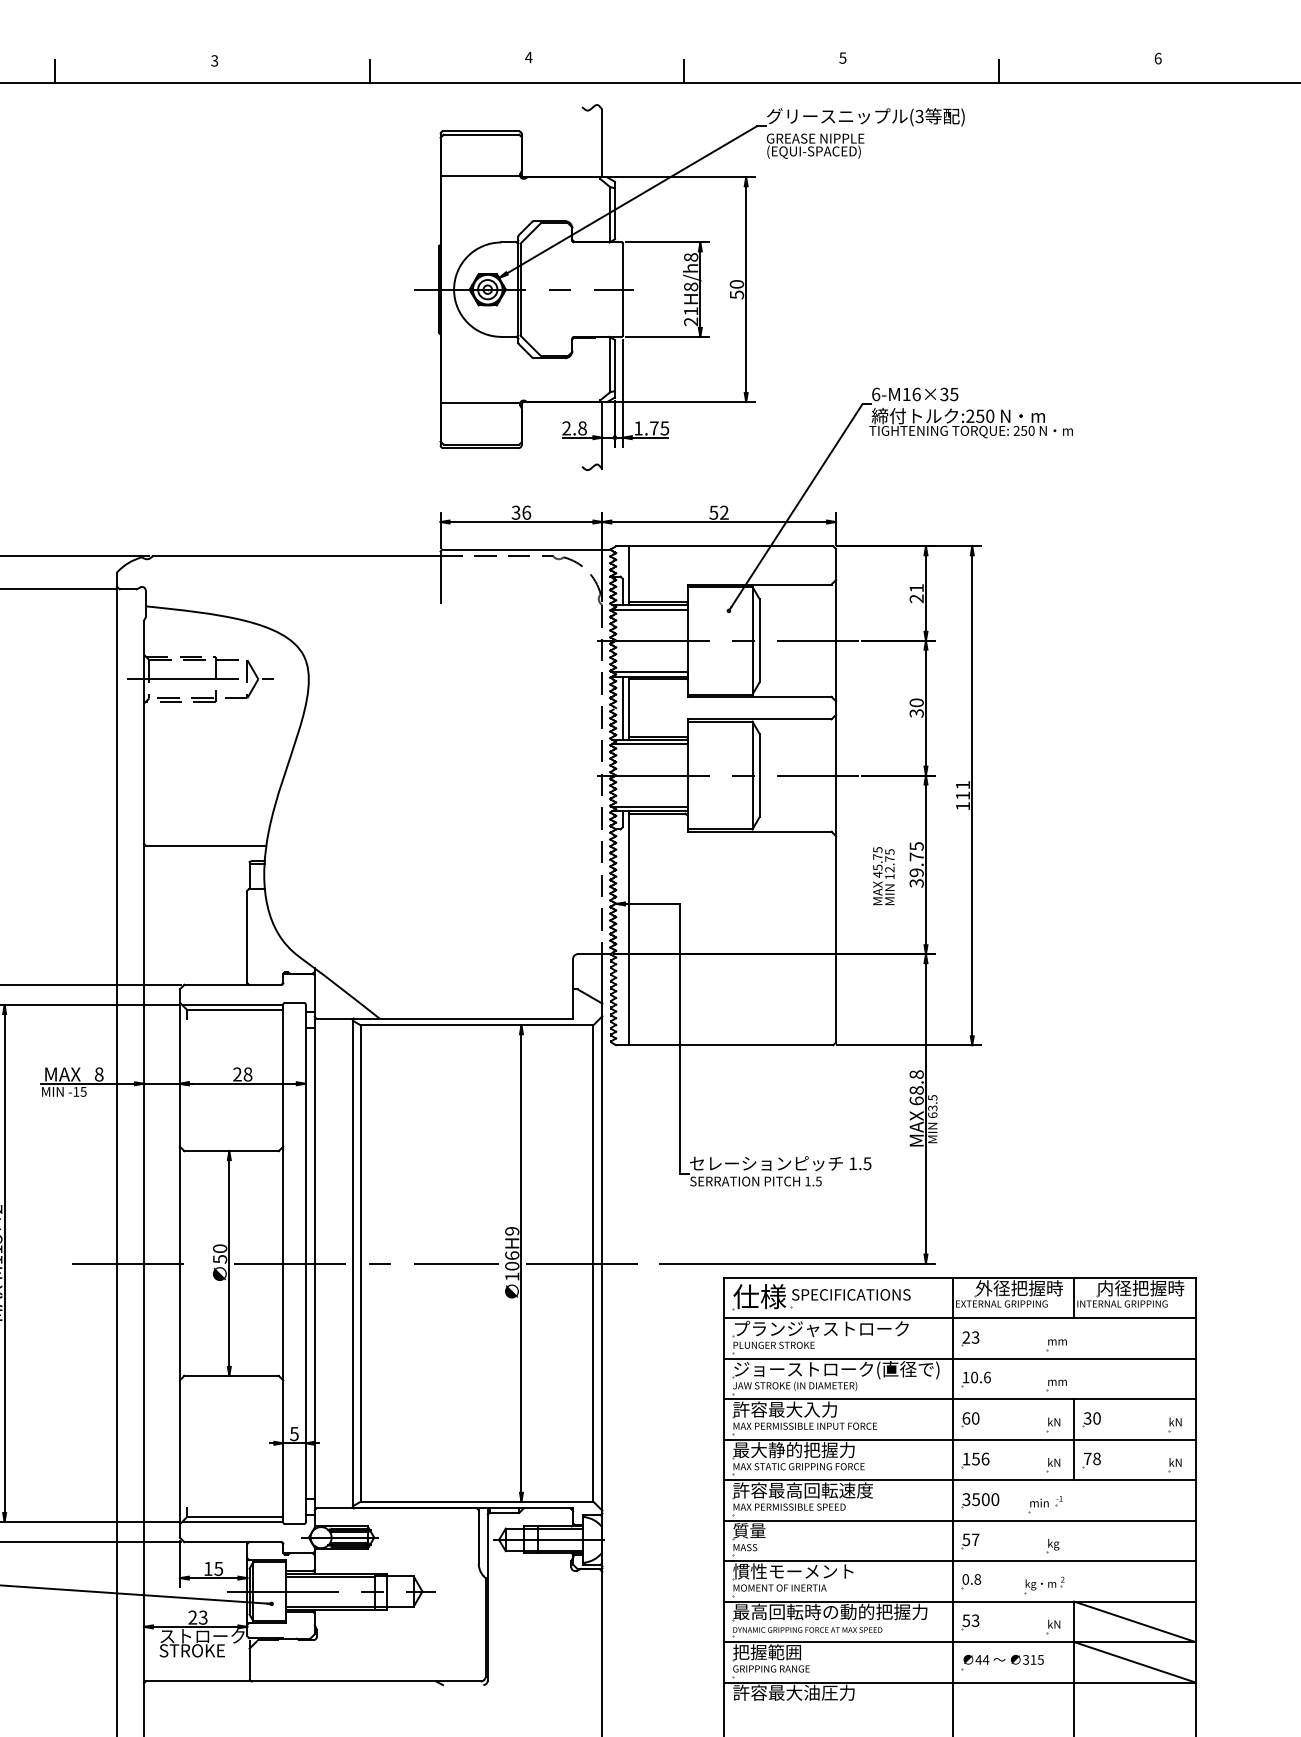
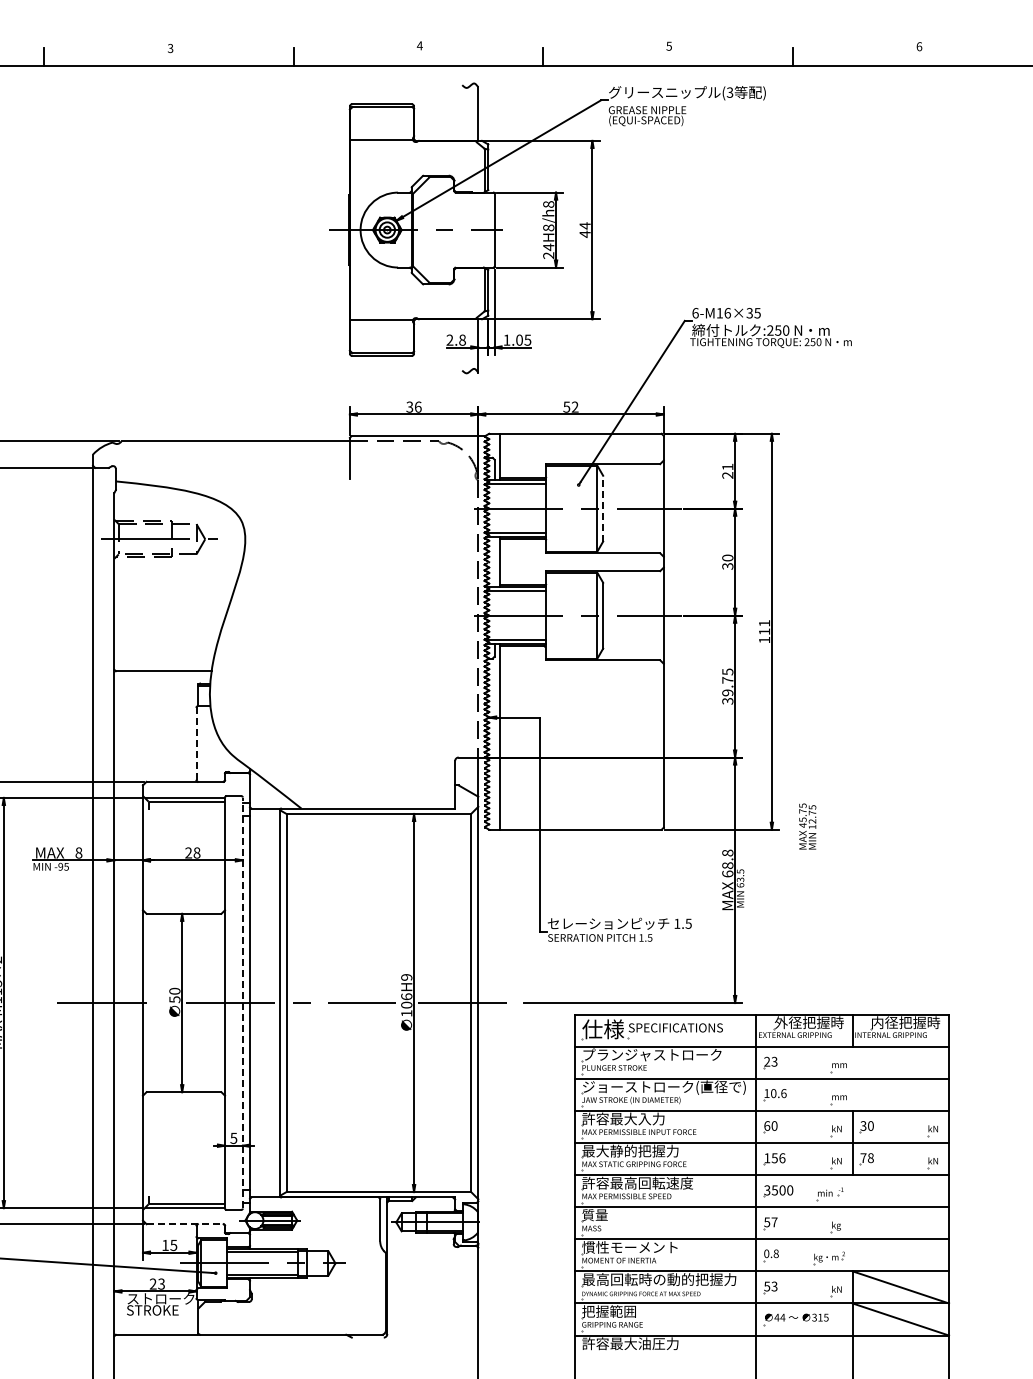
text: (736, 288) -> (584, 229), 50 -> 44
text: (690, 311) -> (548, 247), 21H8/h8 -> 24H8/h8
text: (654, 427) -> (519, 339), 1.75 -> 1.05
line: (760, 640) -> (603, 508), solid -> dashed
line: (622, 708) -> (494, 562), removed
text: (883, 876) -> (807, 826), moved
line: (247, 936) -> (196, 743), solid -> dashed
text: (75, 1091) -> (60, 866), -15 -> -95
line: (305, 1262) -> (242, 1002), solid -> dashed
line: (233, 1542) -> (185, 1224), solid -> dashed

